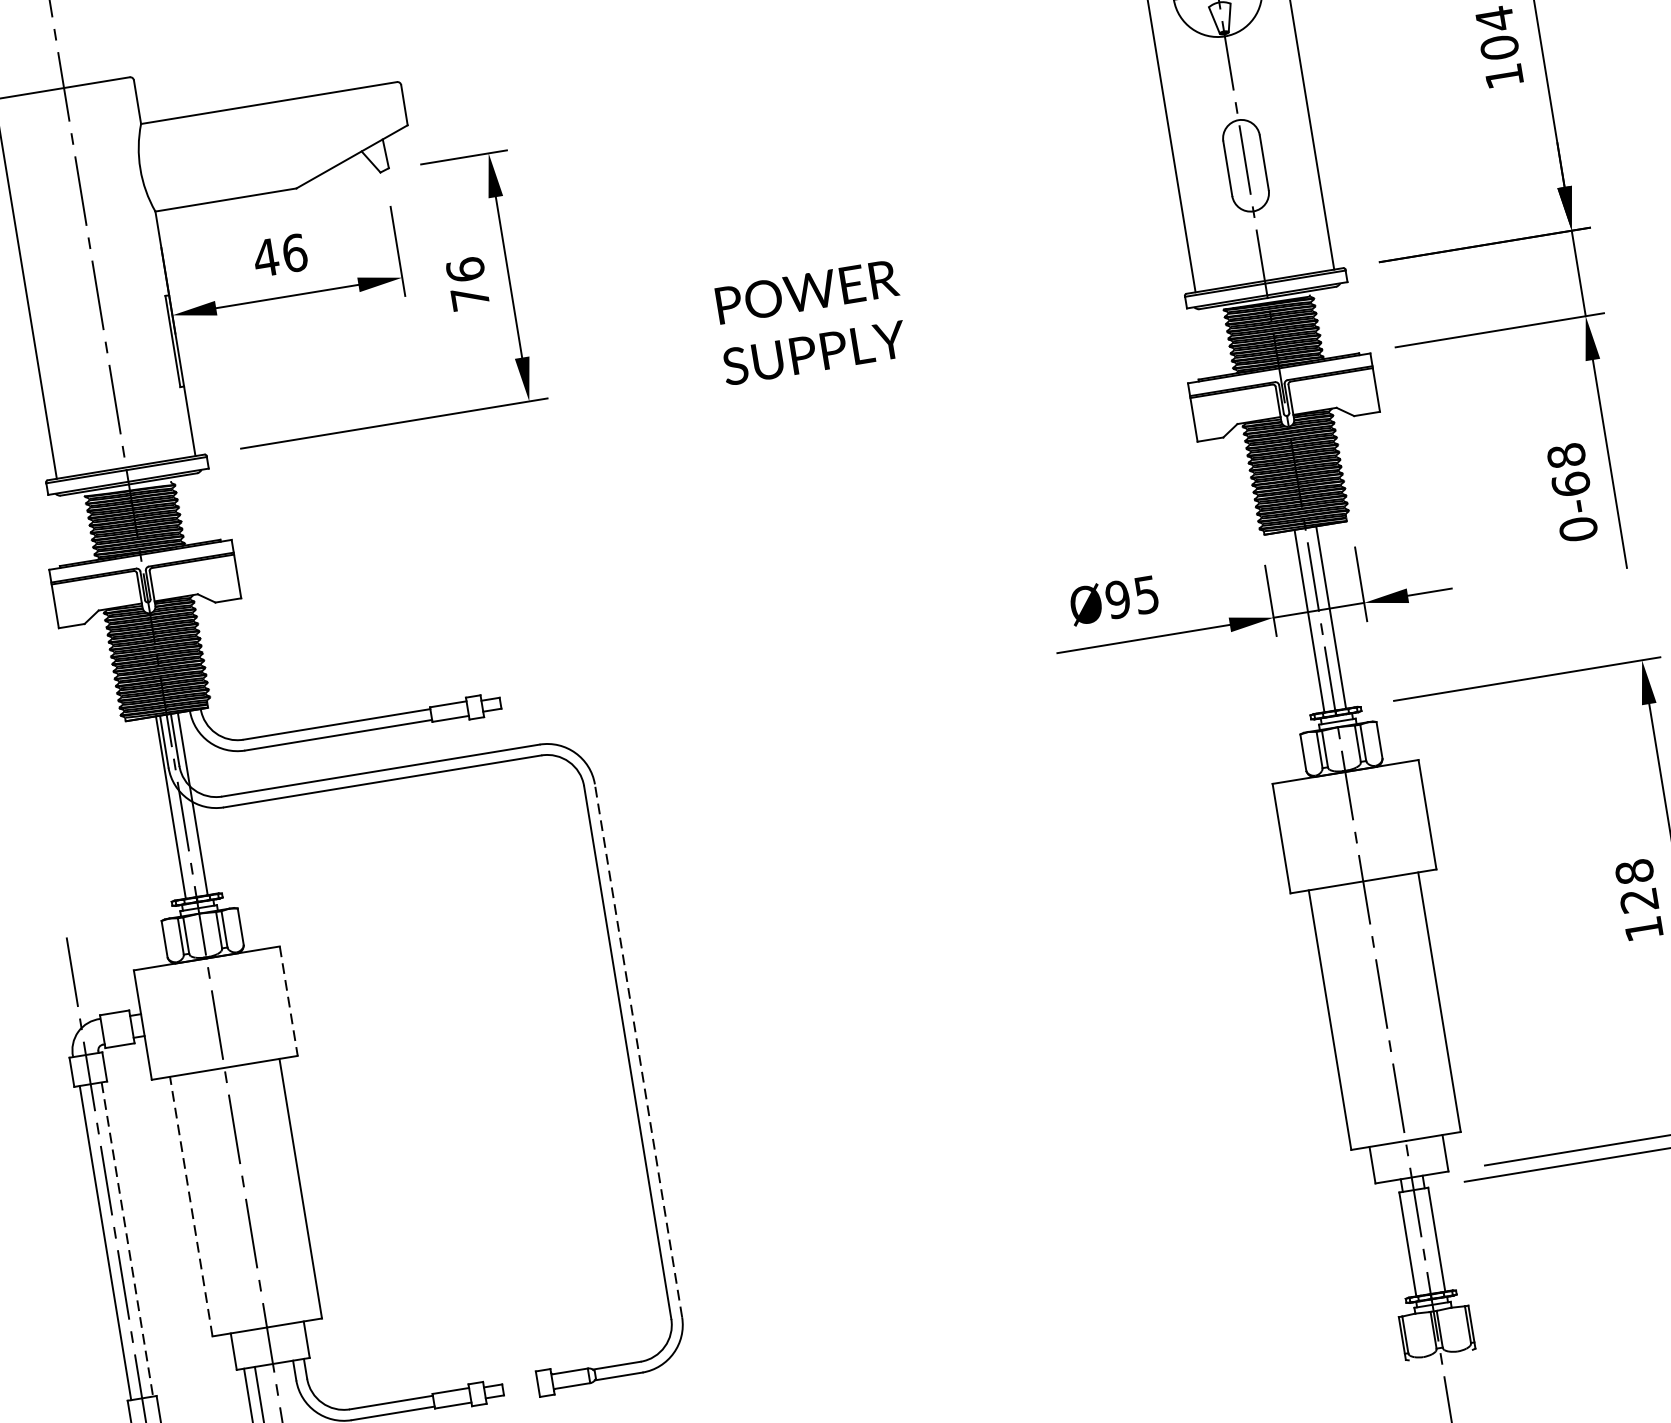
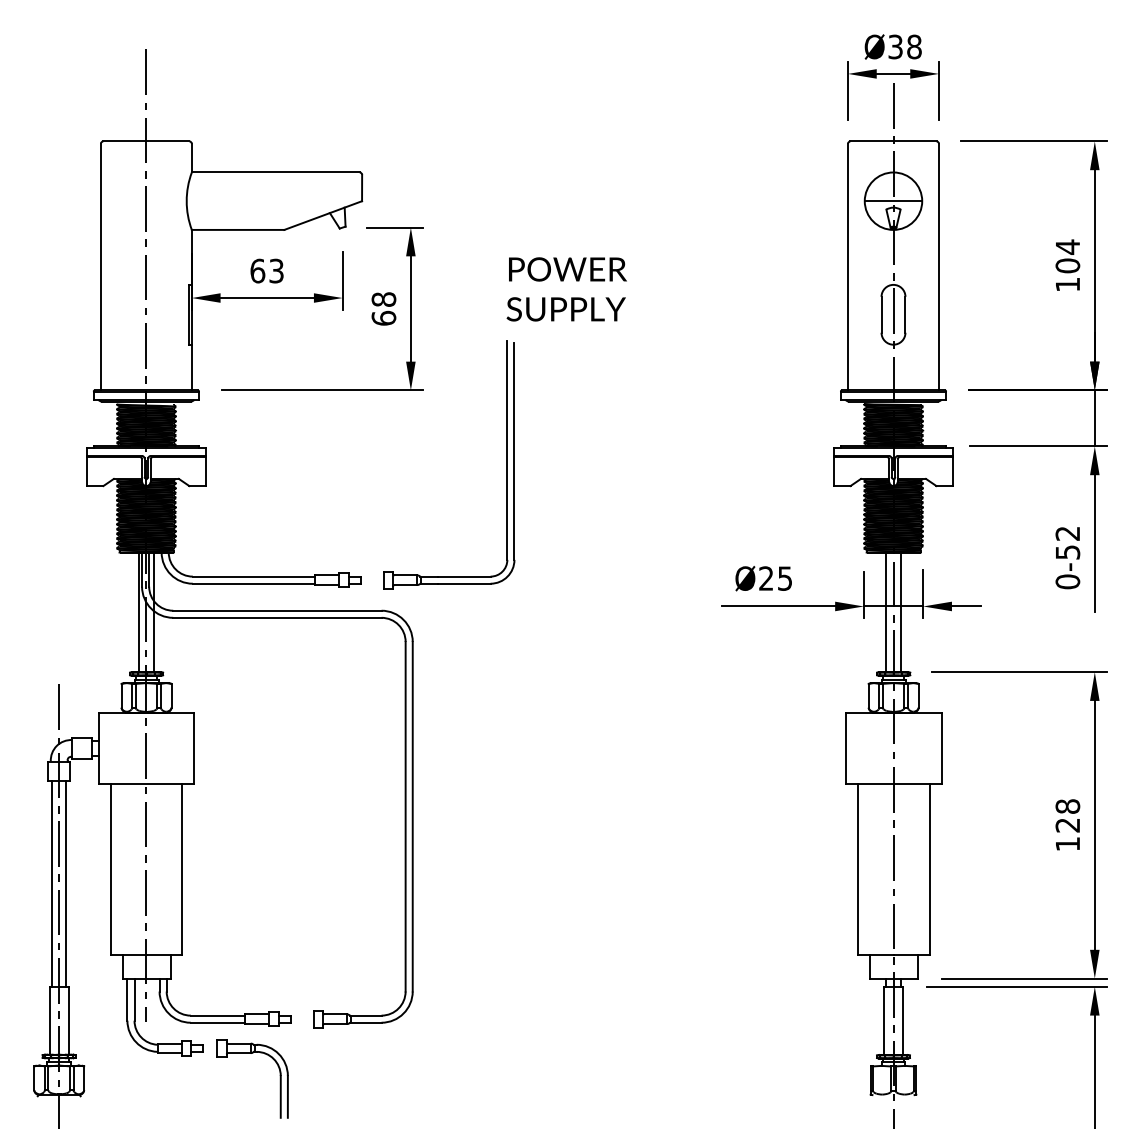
text: (280, 254) -> (267, 270), 46 -> 63
text: (467, 283) -> (383, 308), 76 -> 68
text: (810, 322) -> (566, 289), moved
text: (1568, 469) -> (1067, 542), 0-68 -> 0-52
part: (693, 490) -> (506, 464), added
text: (1118, 599) -> (766, 578), Ø95 -> Ø25
line: (288, 1001) -> (194, 748), dashed -> solid
line: (638, 1050) -> (412, 816), dashed -> solid
line: (190, 1205) -> (110, 868), dashed -> solid
line: (127, 1240) -> (66, 884), dashed -> solid

